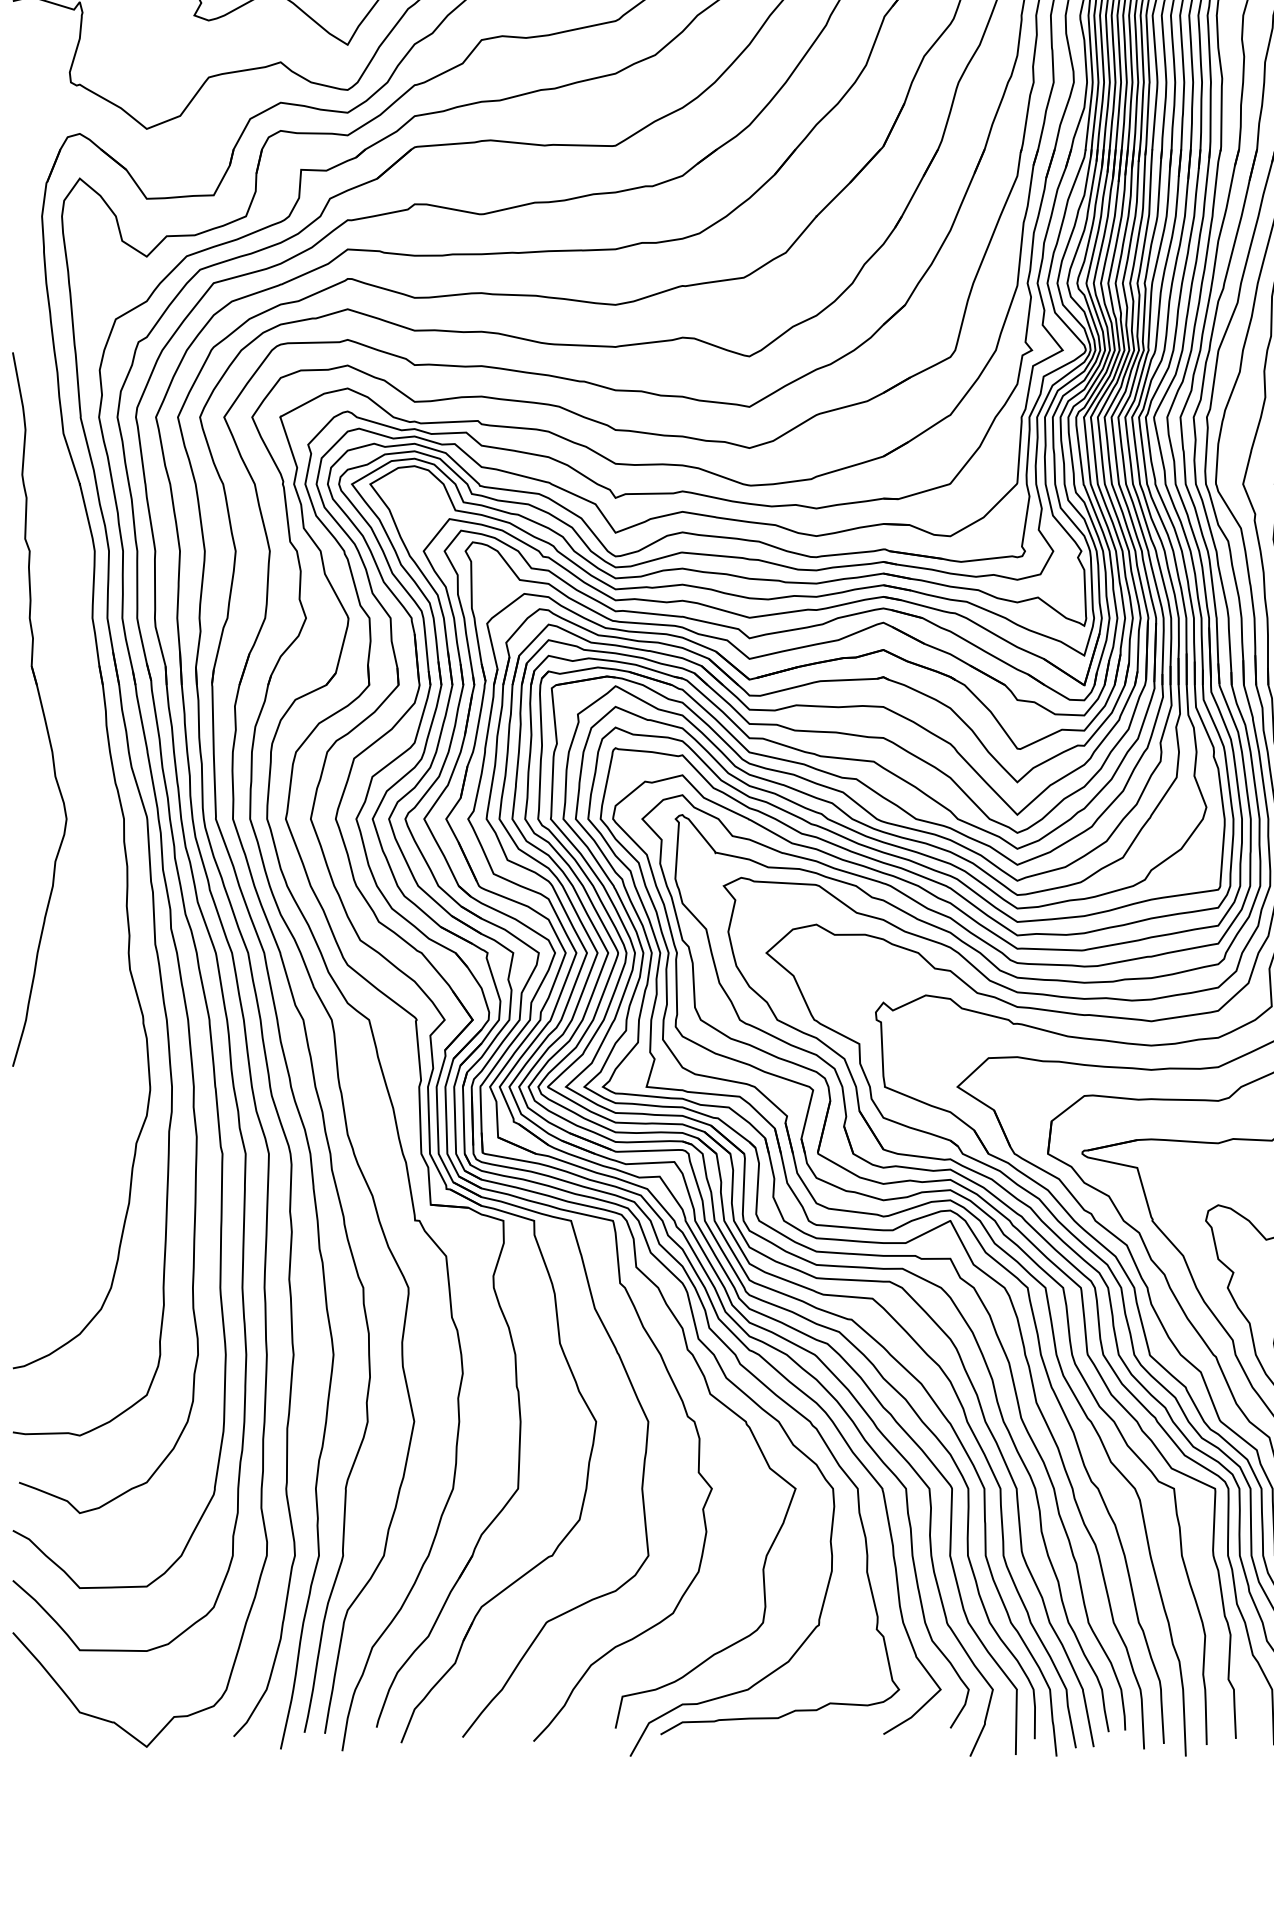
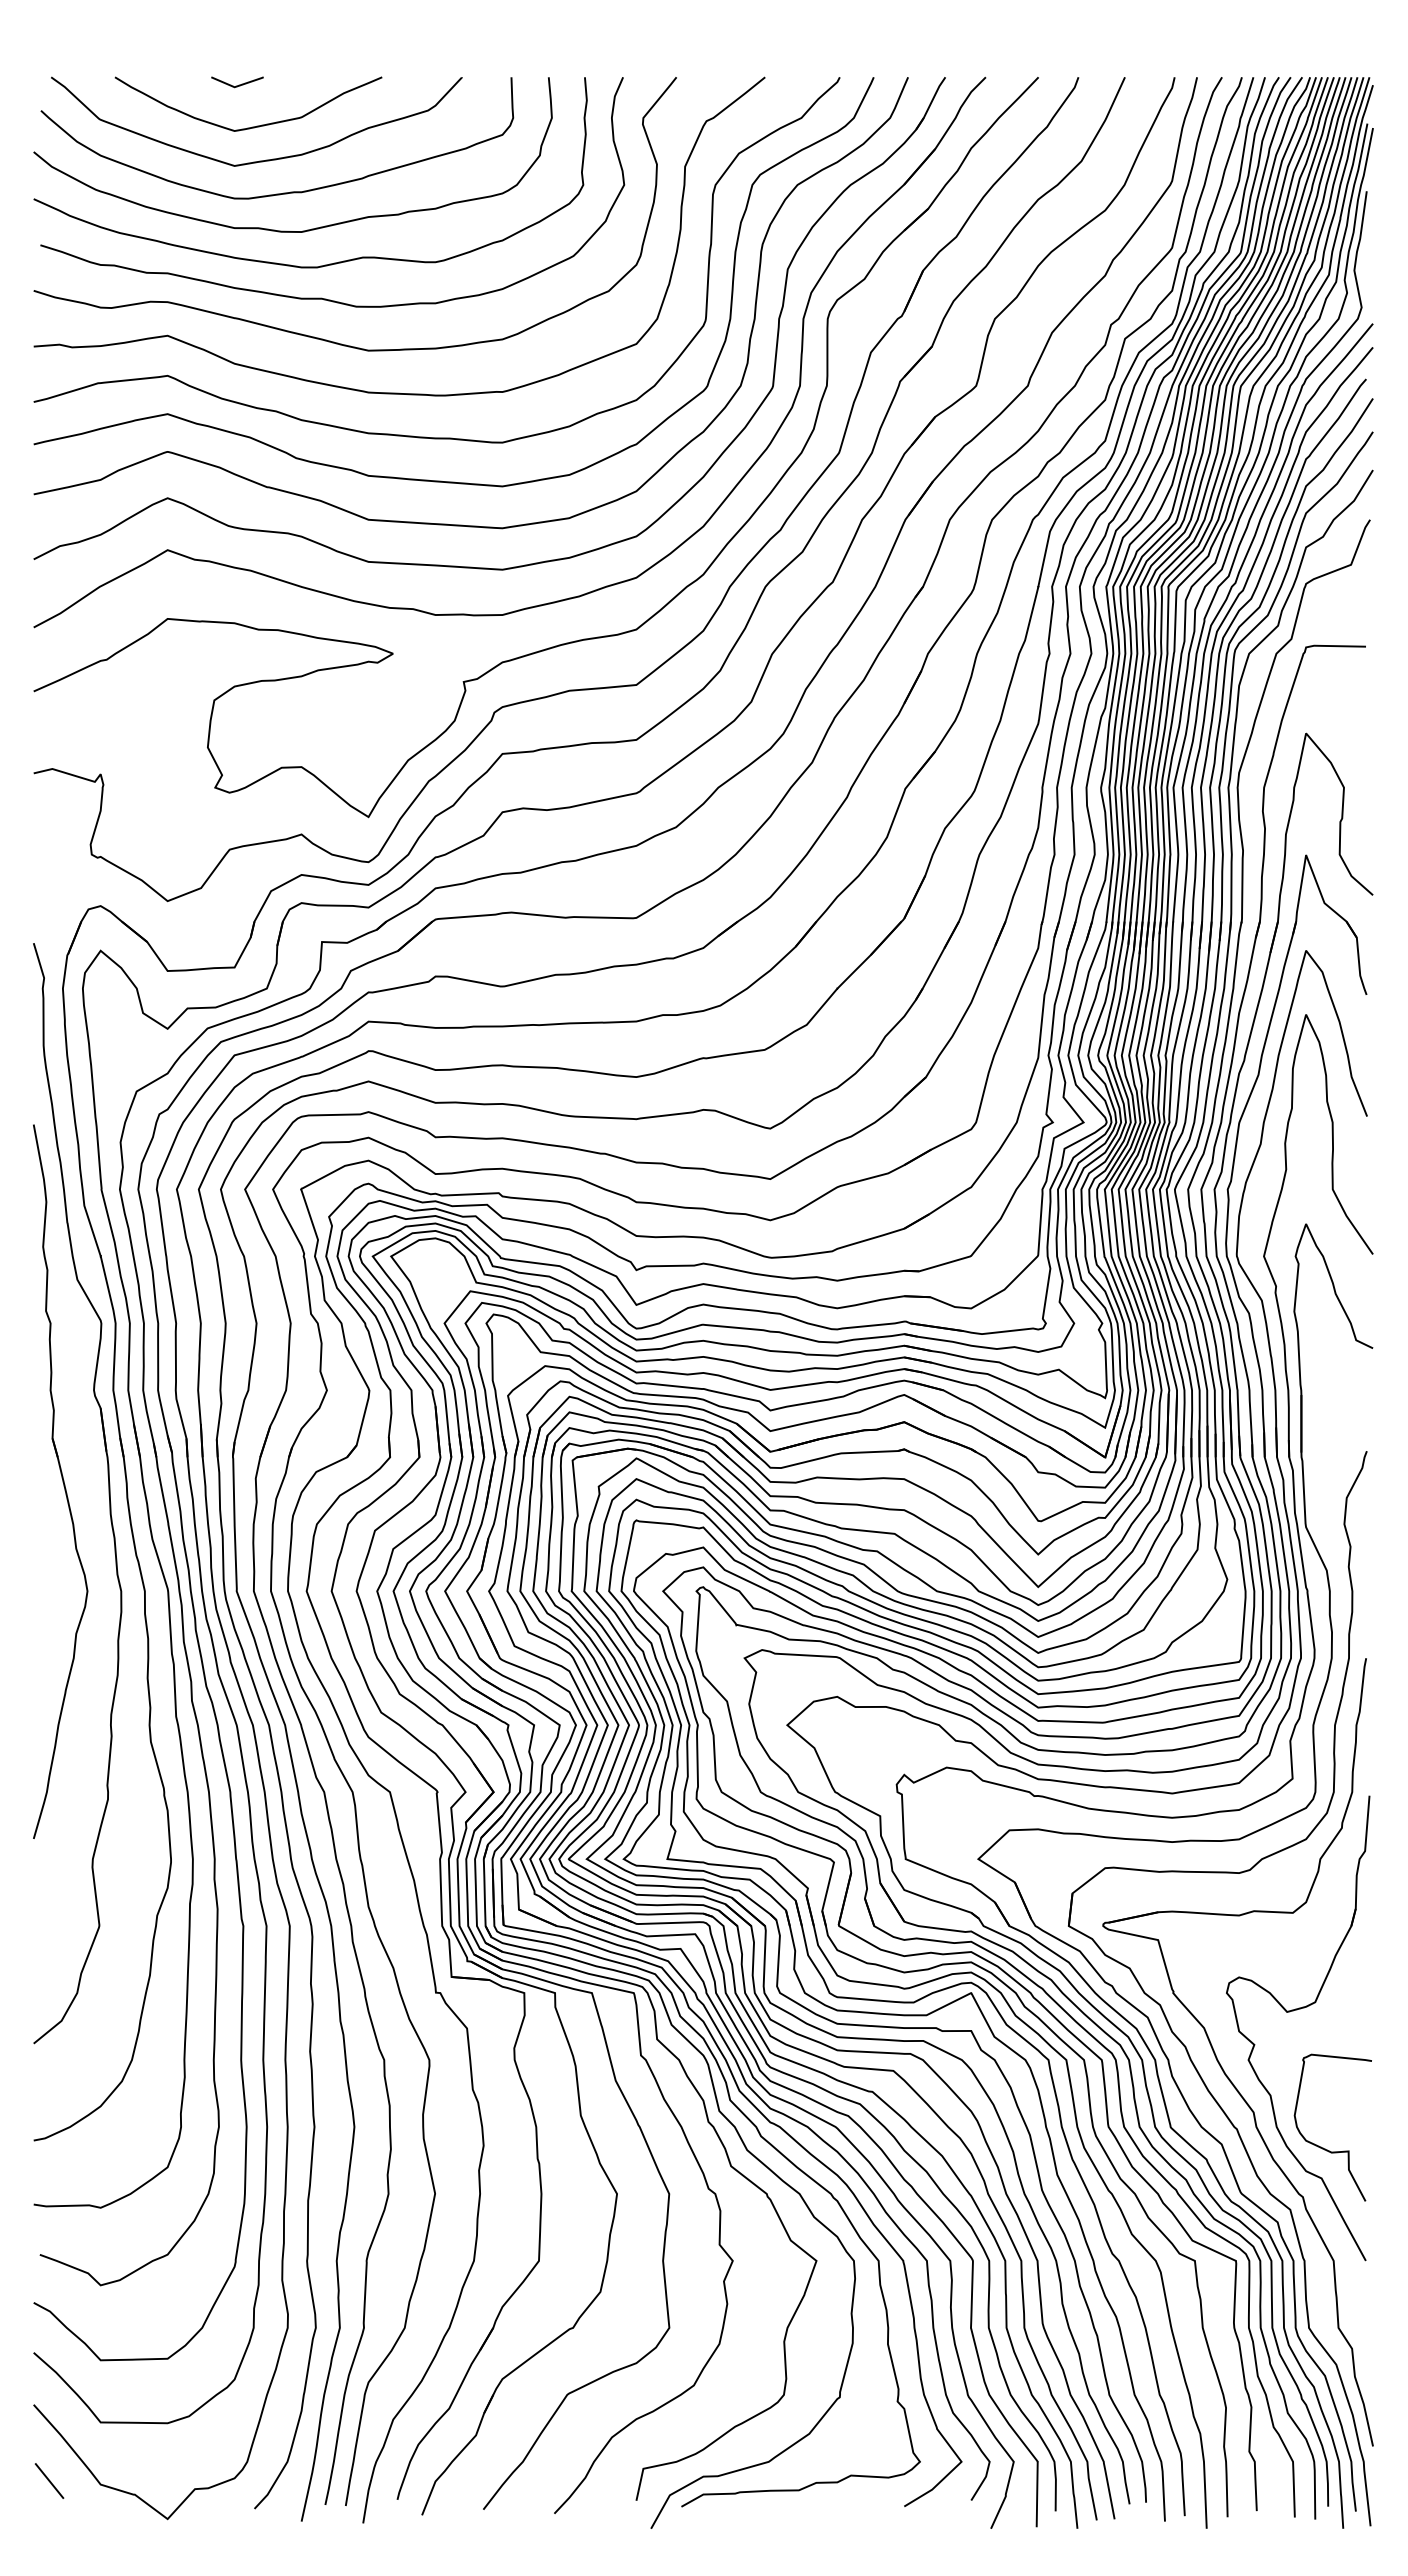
part: (87, 721) -> (108, 1493), added
line: (28, 1708) -> (49, 2480), added

